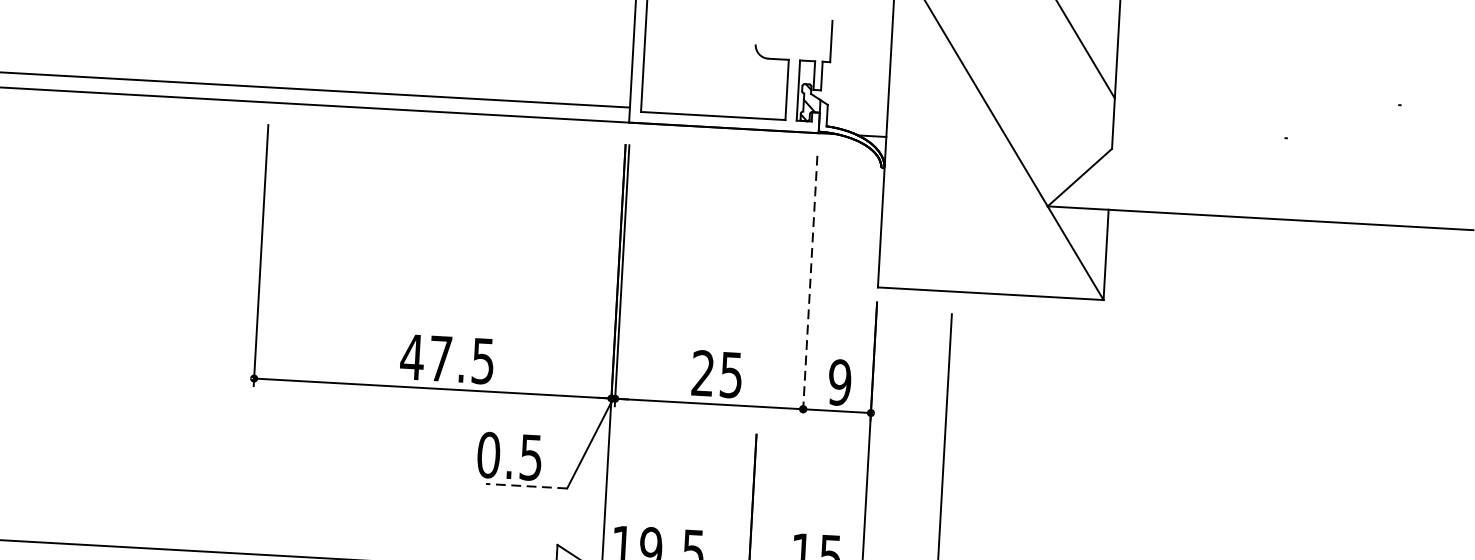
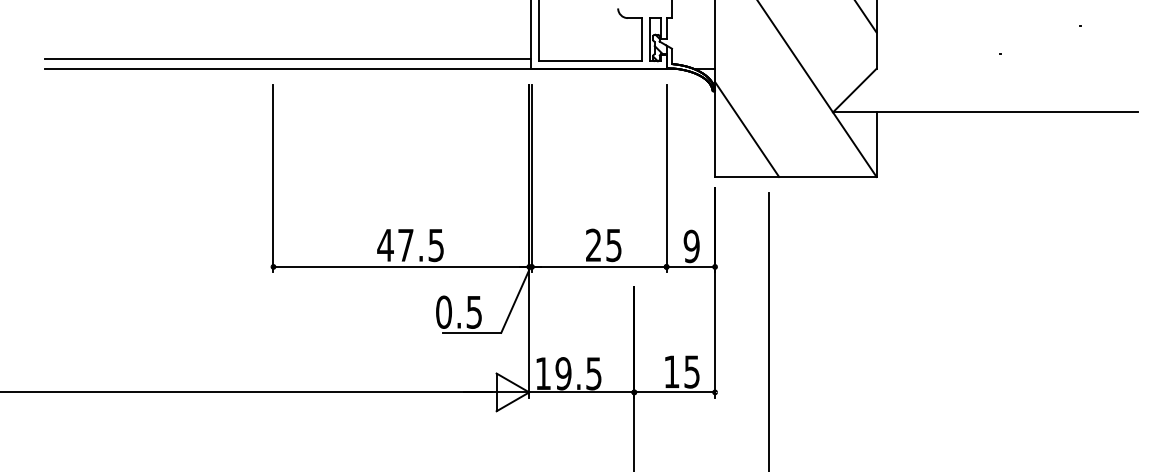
line: (926, 223) -> (747, 129), added
line: (809, 287) -> (666, 179), dashed -> solid
line: (525, 485) -> (471, 332), dashed -> solid

